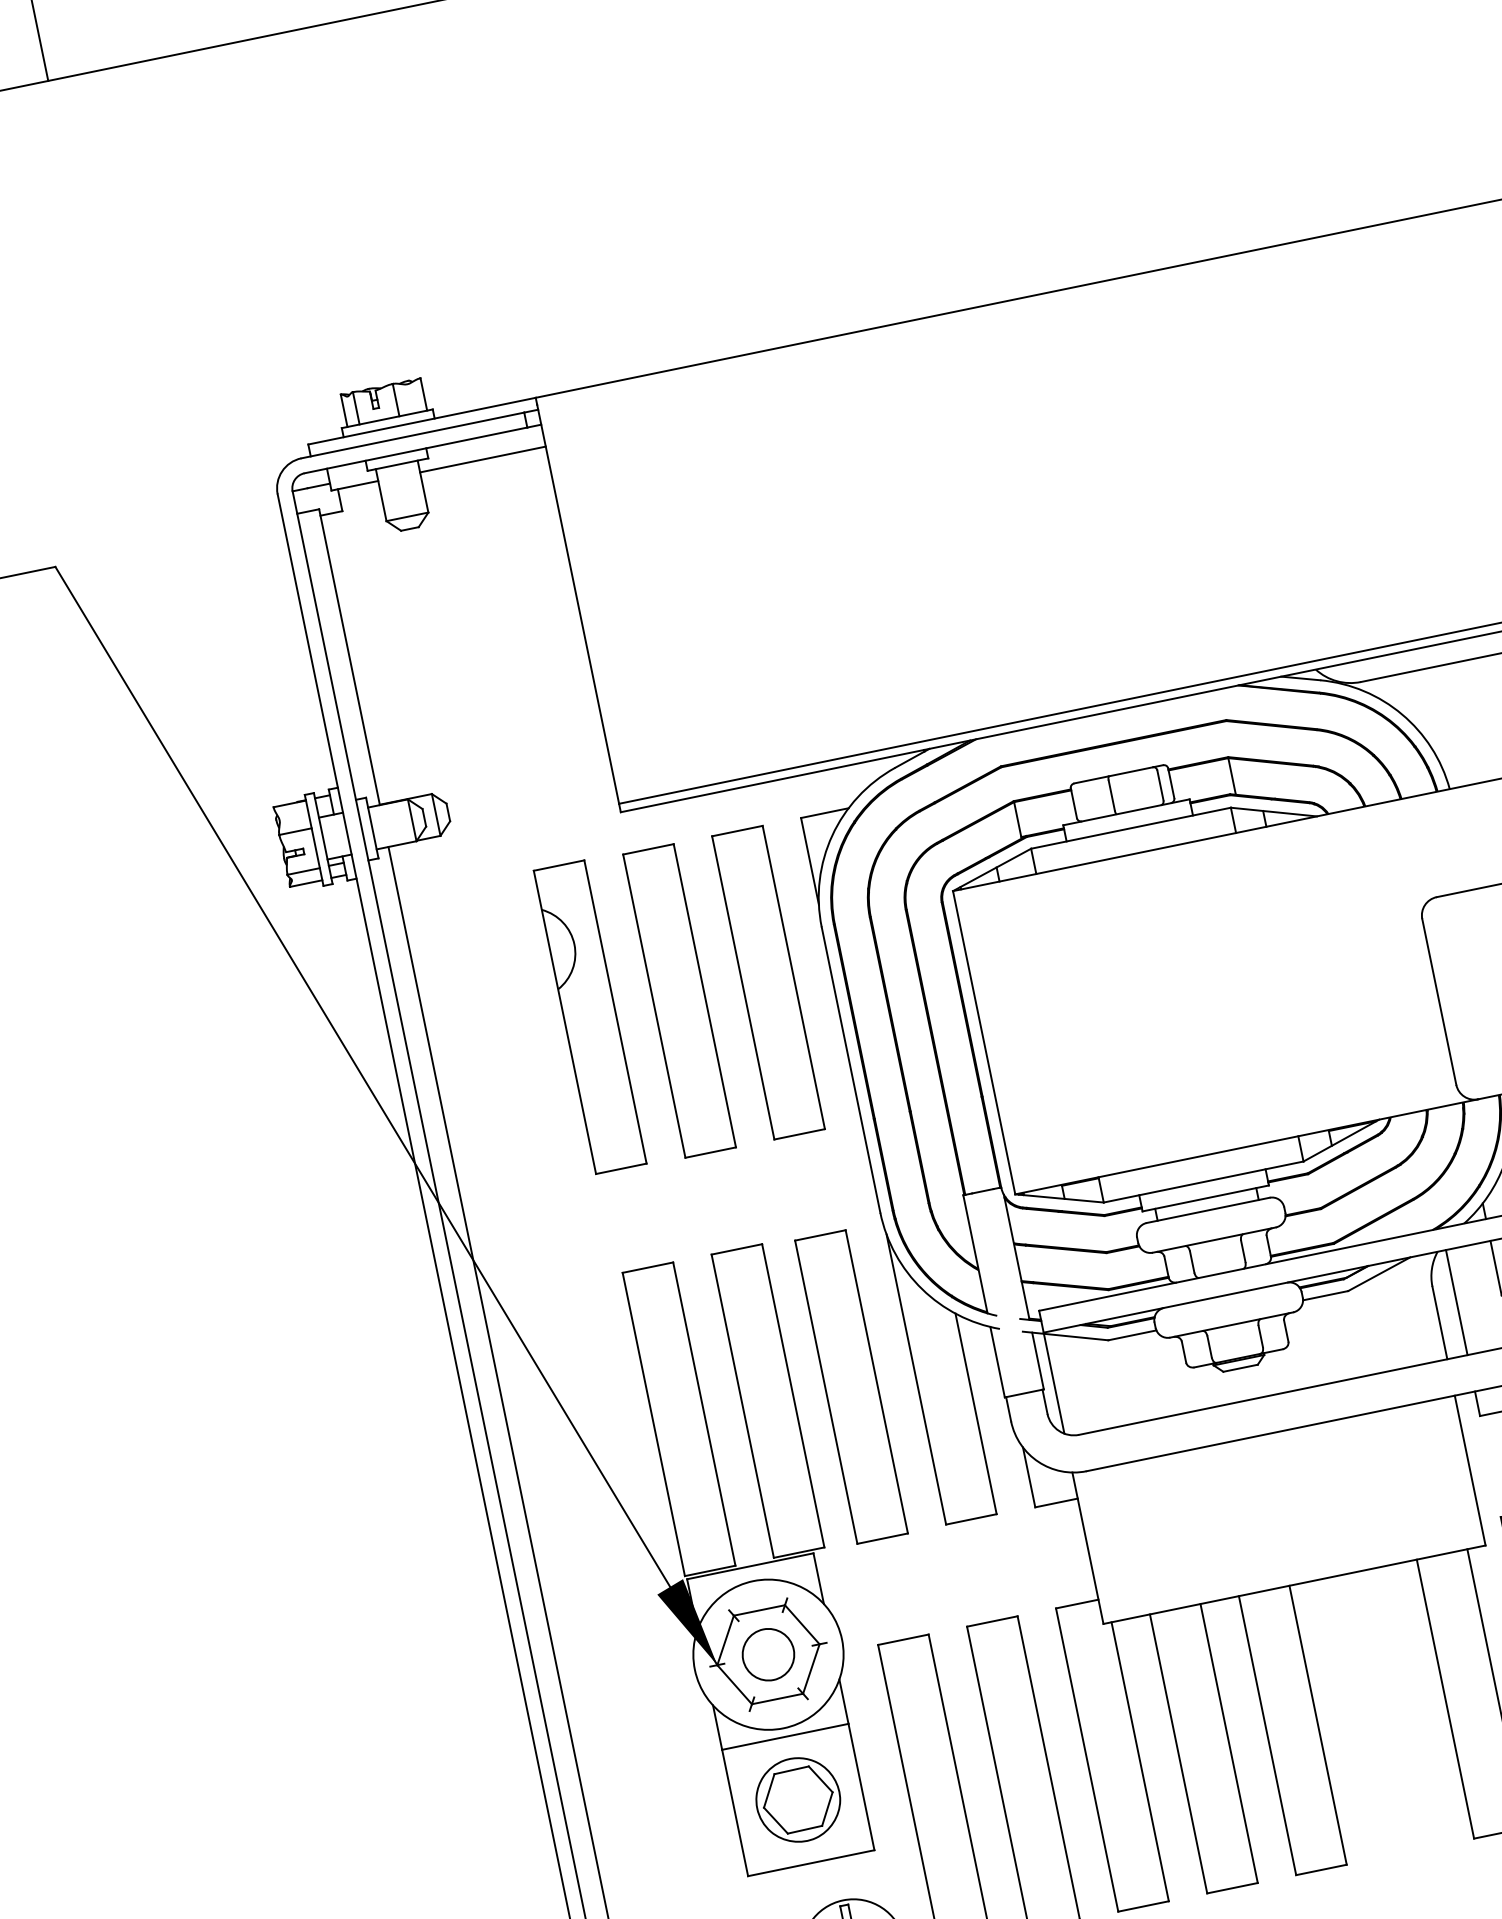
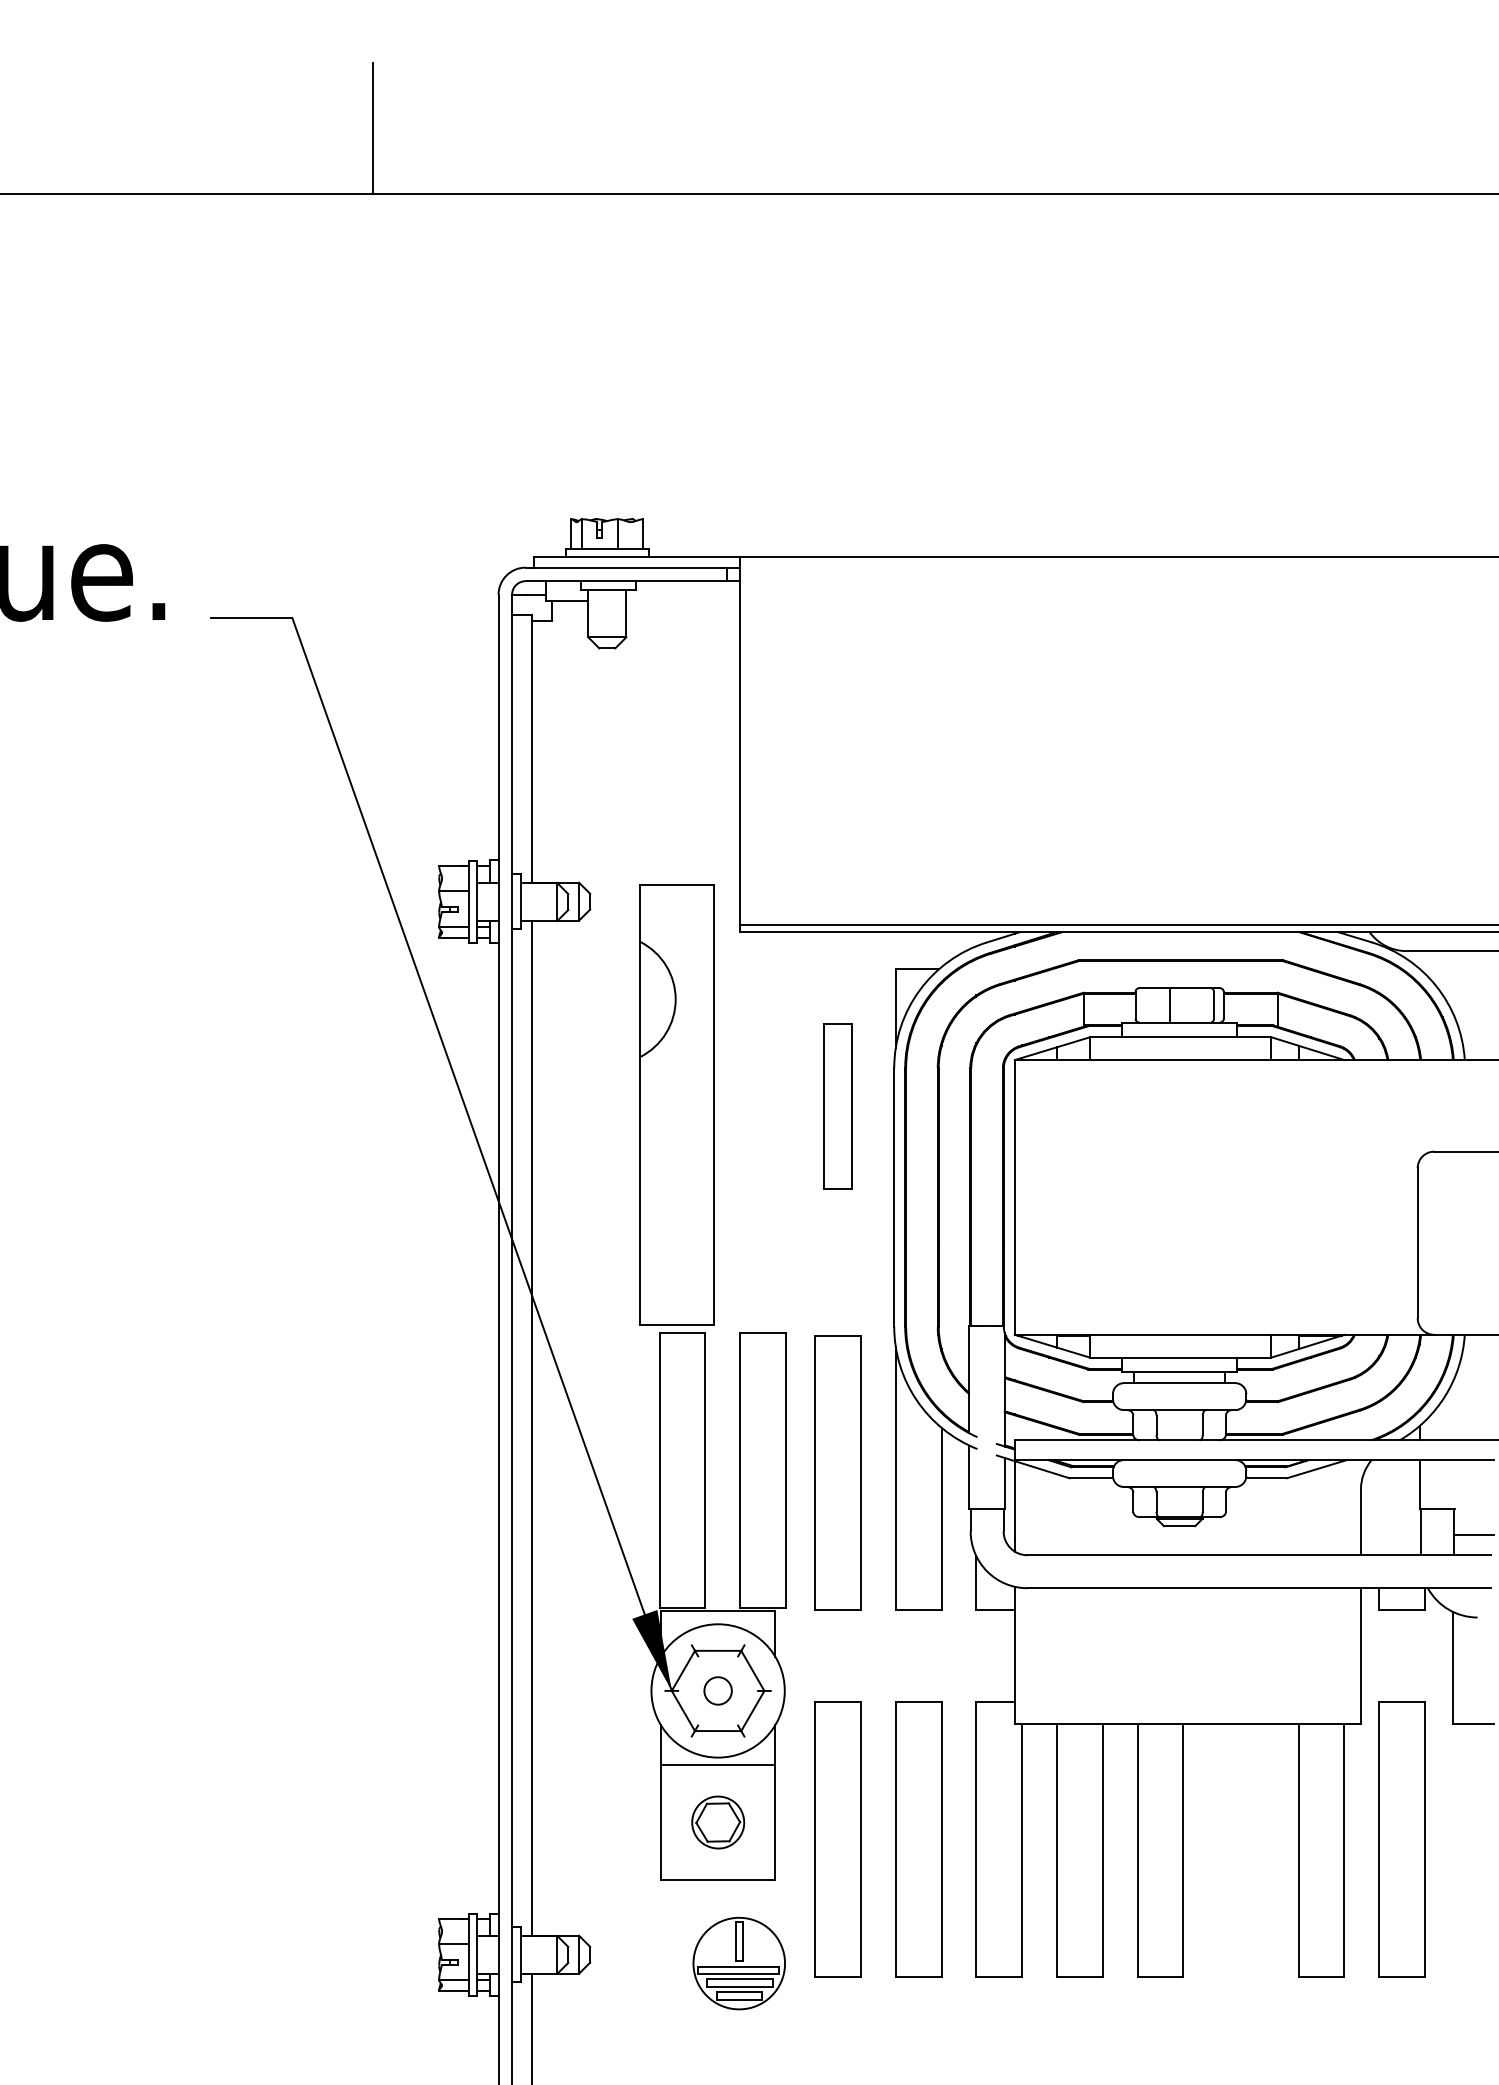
line: (483, 459) -> (683, 601), removed
part: (767, 982) -> (837, 1106), size x0.6
part: (679, 1000) -> (757, 1106), removed
part: (589, 1016) -> (676, 1104), size x1.6
line: (1456, 1302) -> (1379, 1507), removed
circle: (768, 1654) -> (718, 1690), size x0.6
part: (798, 1799) -> (718, 1822), size x0.7

